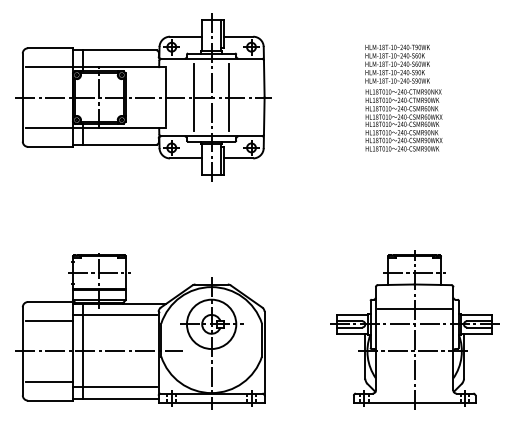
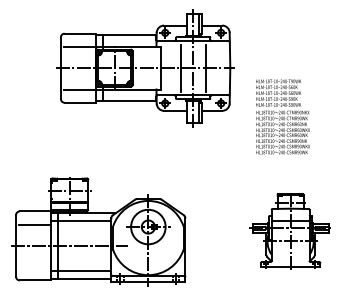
part: (143, 97) -> (145, 68), moved
text: (403, 97) -> (282, 116), moved
part: (414, 329) -> (290, 230), size x0.7
line: (49, 381) -> (34, 267), removed

